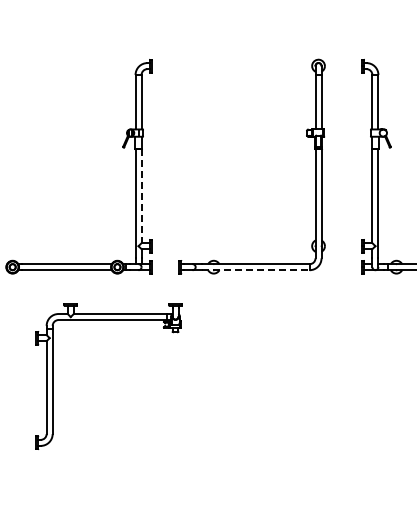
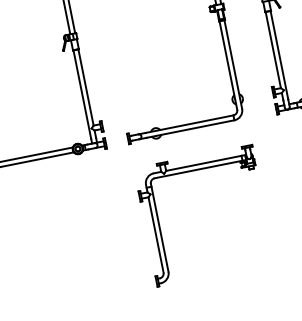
line: (141, 196) -> (85, 87), dashed -> solid
line: (256, 270) -> (191, 129), dashed -> solid
part: (53, 376) -> (159, 224), moved

